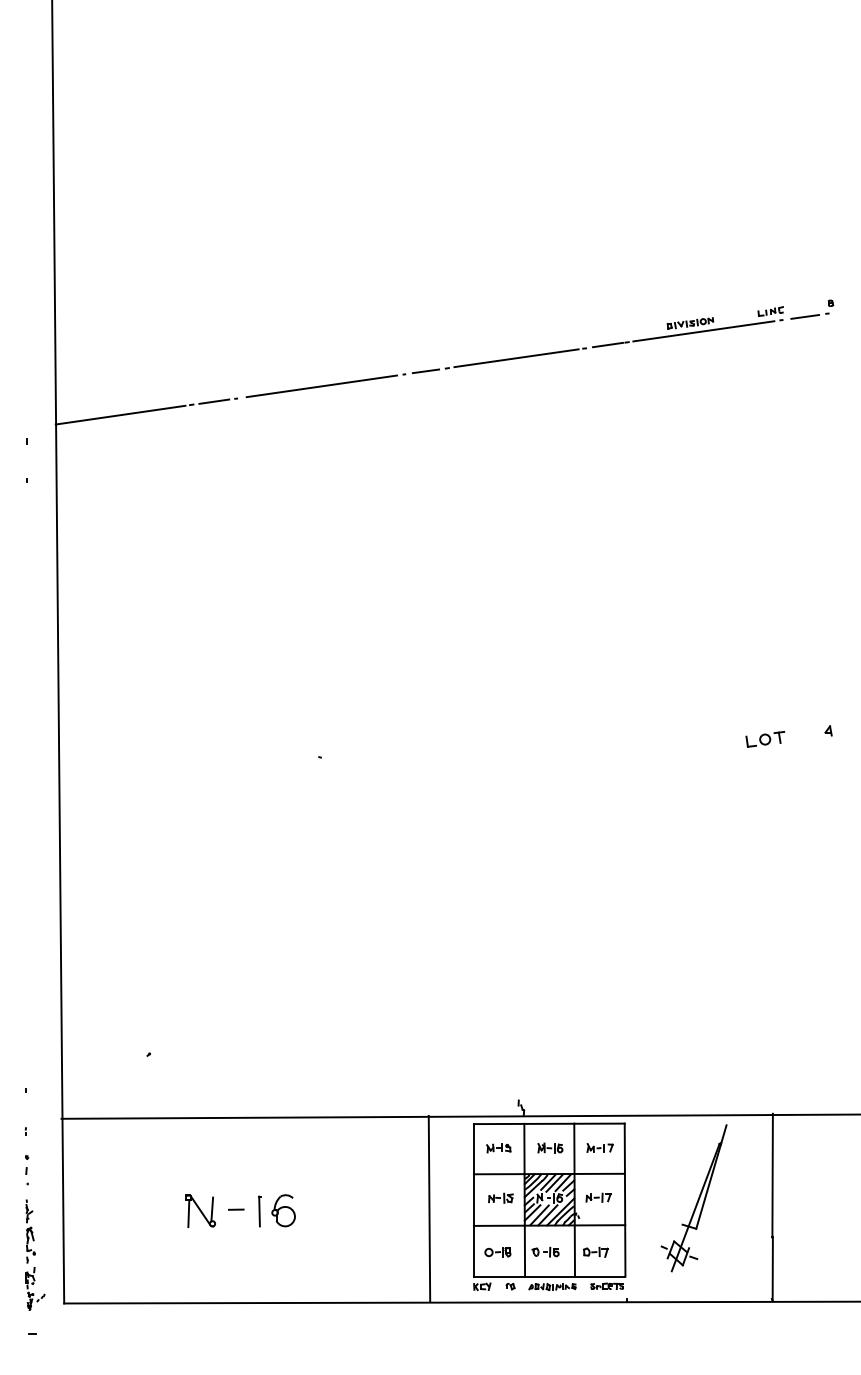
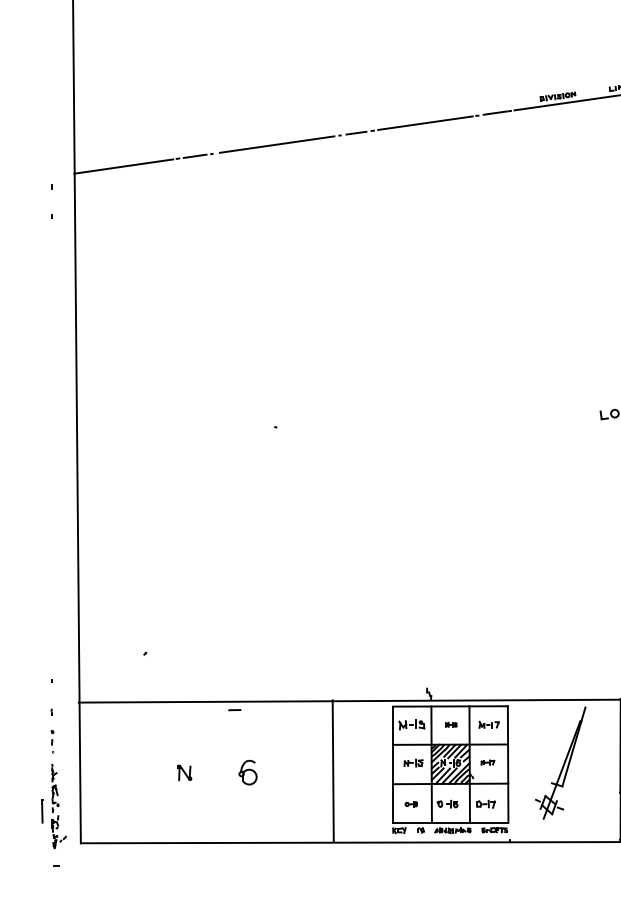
part: (550, 1147) -> (451, 724), size x0.6
part: (498, 1148) -> (411, 725), size x1.4
part: (598, 1197) -> (487, 762), size x0.7
line: (429, 1208) -> (333, 770), moved
line: (236, 1209) -> (234, 709), moved
part: (200, 1210) -> (184, 772), size x0.6
line: (259, 1211) -> (42, 811), moved
part: (497, 1252) -> (410, 804), size x0.6

